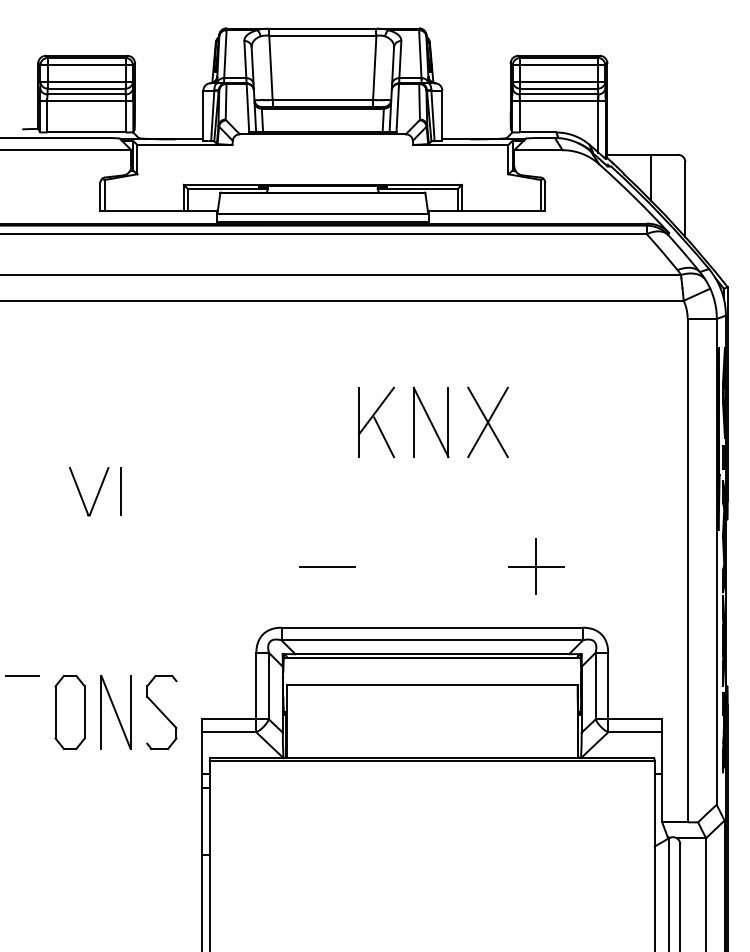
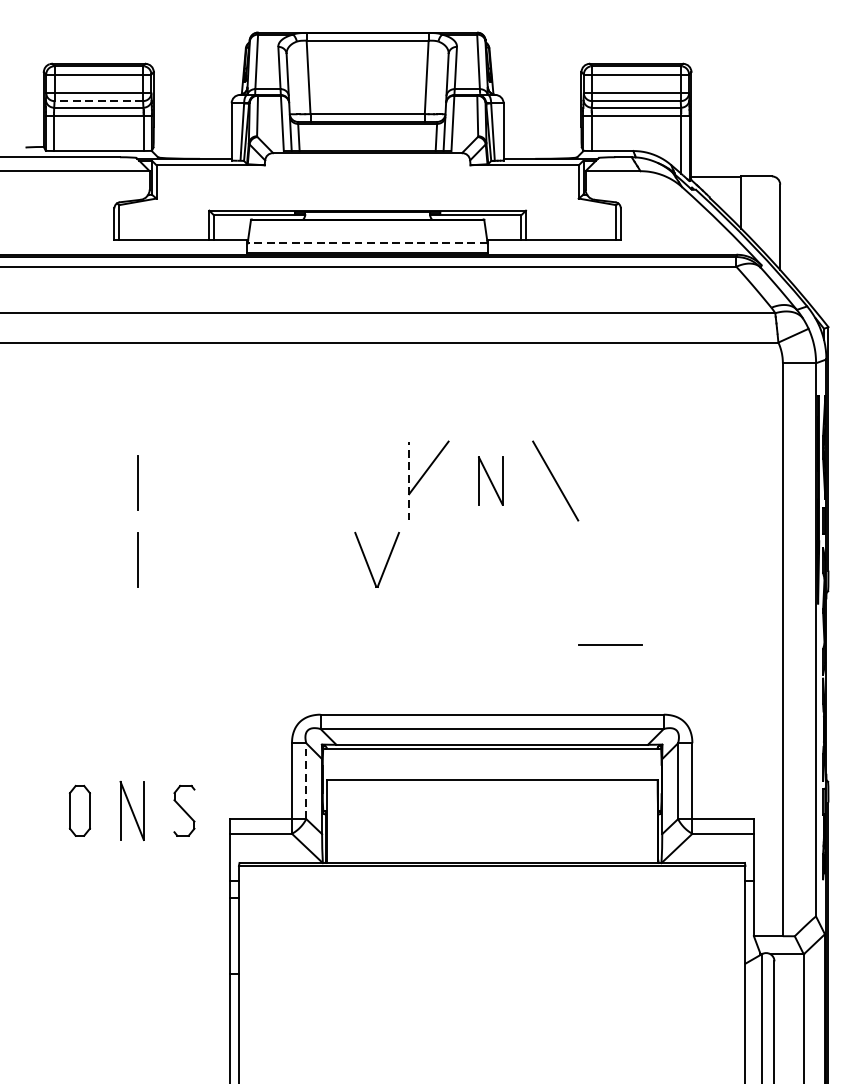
line: (86, 88) -> (98, 100), solid -> dashed
line: (322, 213) -> (367, 243), solid -> dashed
line: (359, 422) -> (409, 481), solid -> dashed
part: (430, 422) -> (490, 481), size x0.6
line: (487, 422) -> (555, 481), removed
line: (120, 423) -> (137, 482), added
line: (383, 437) -> (436, 498), removed
part: (97, 492) -> (386, 560), moved
line: (327, 566) -> (372, 645), removed
line: (536, 566) -> (610, 645), removed
line: (21, 675) -> (24, 769), removed
line: (268, 685) -> (305, 780), solid -> dashed
part: (69, 711) -> (79, 810), size x0.6
part: (115, 711) -> (131, 810), size x0.7
part: (161, 711) -> (183, 810), size x0.6

